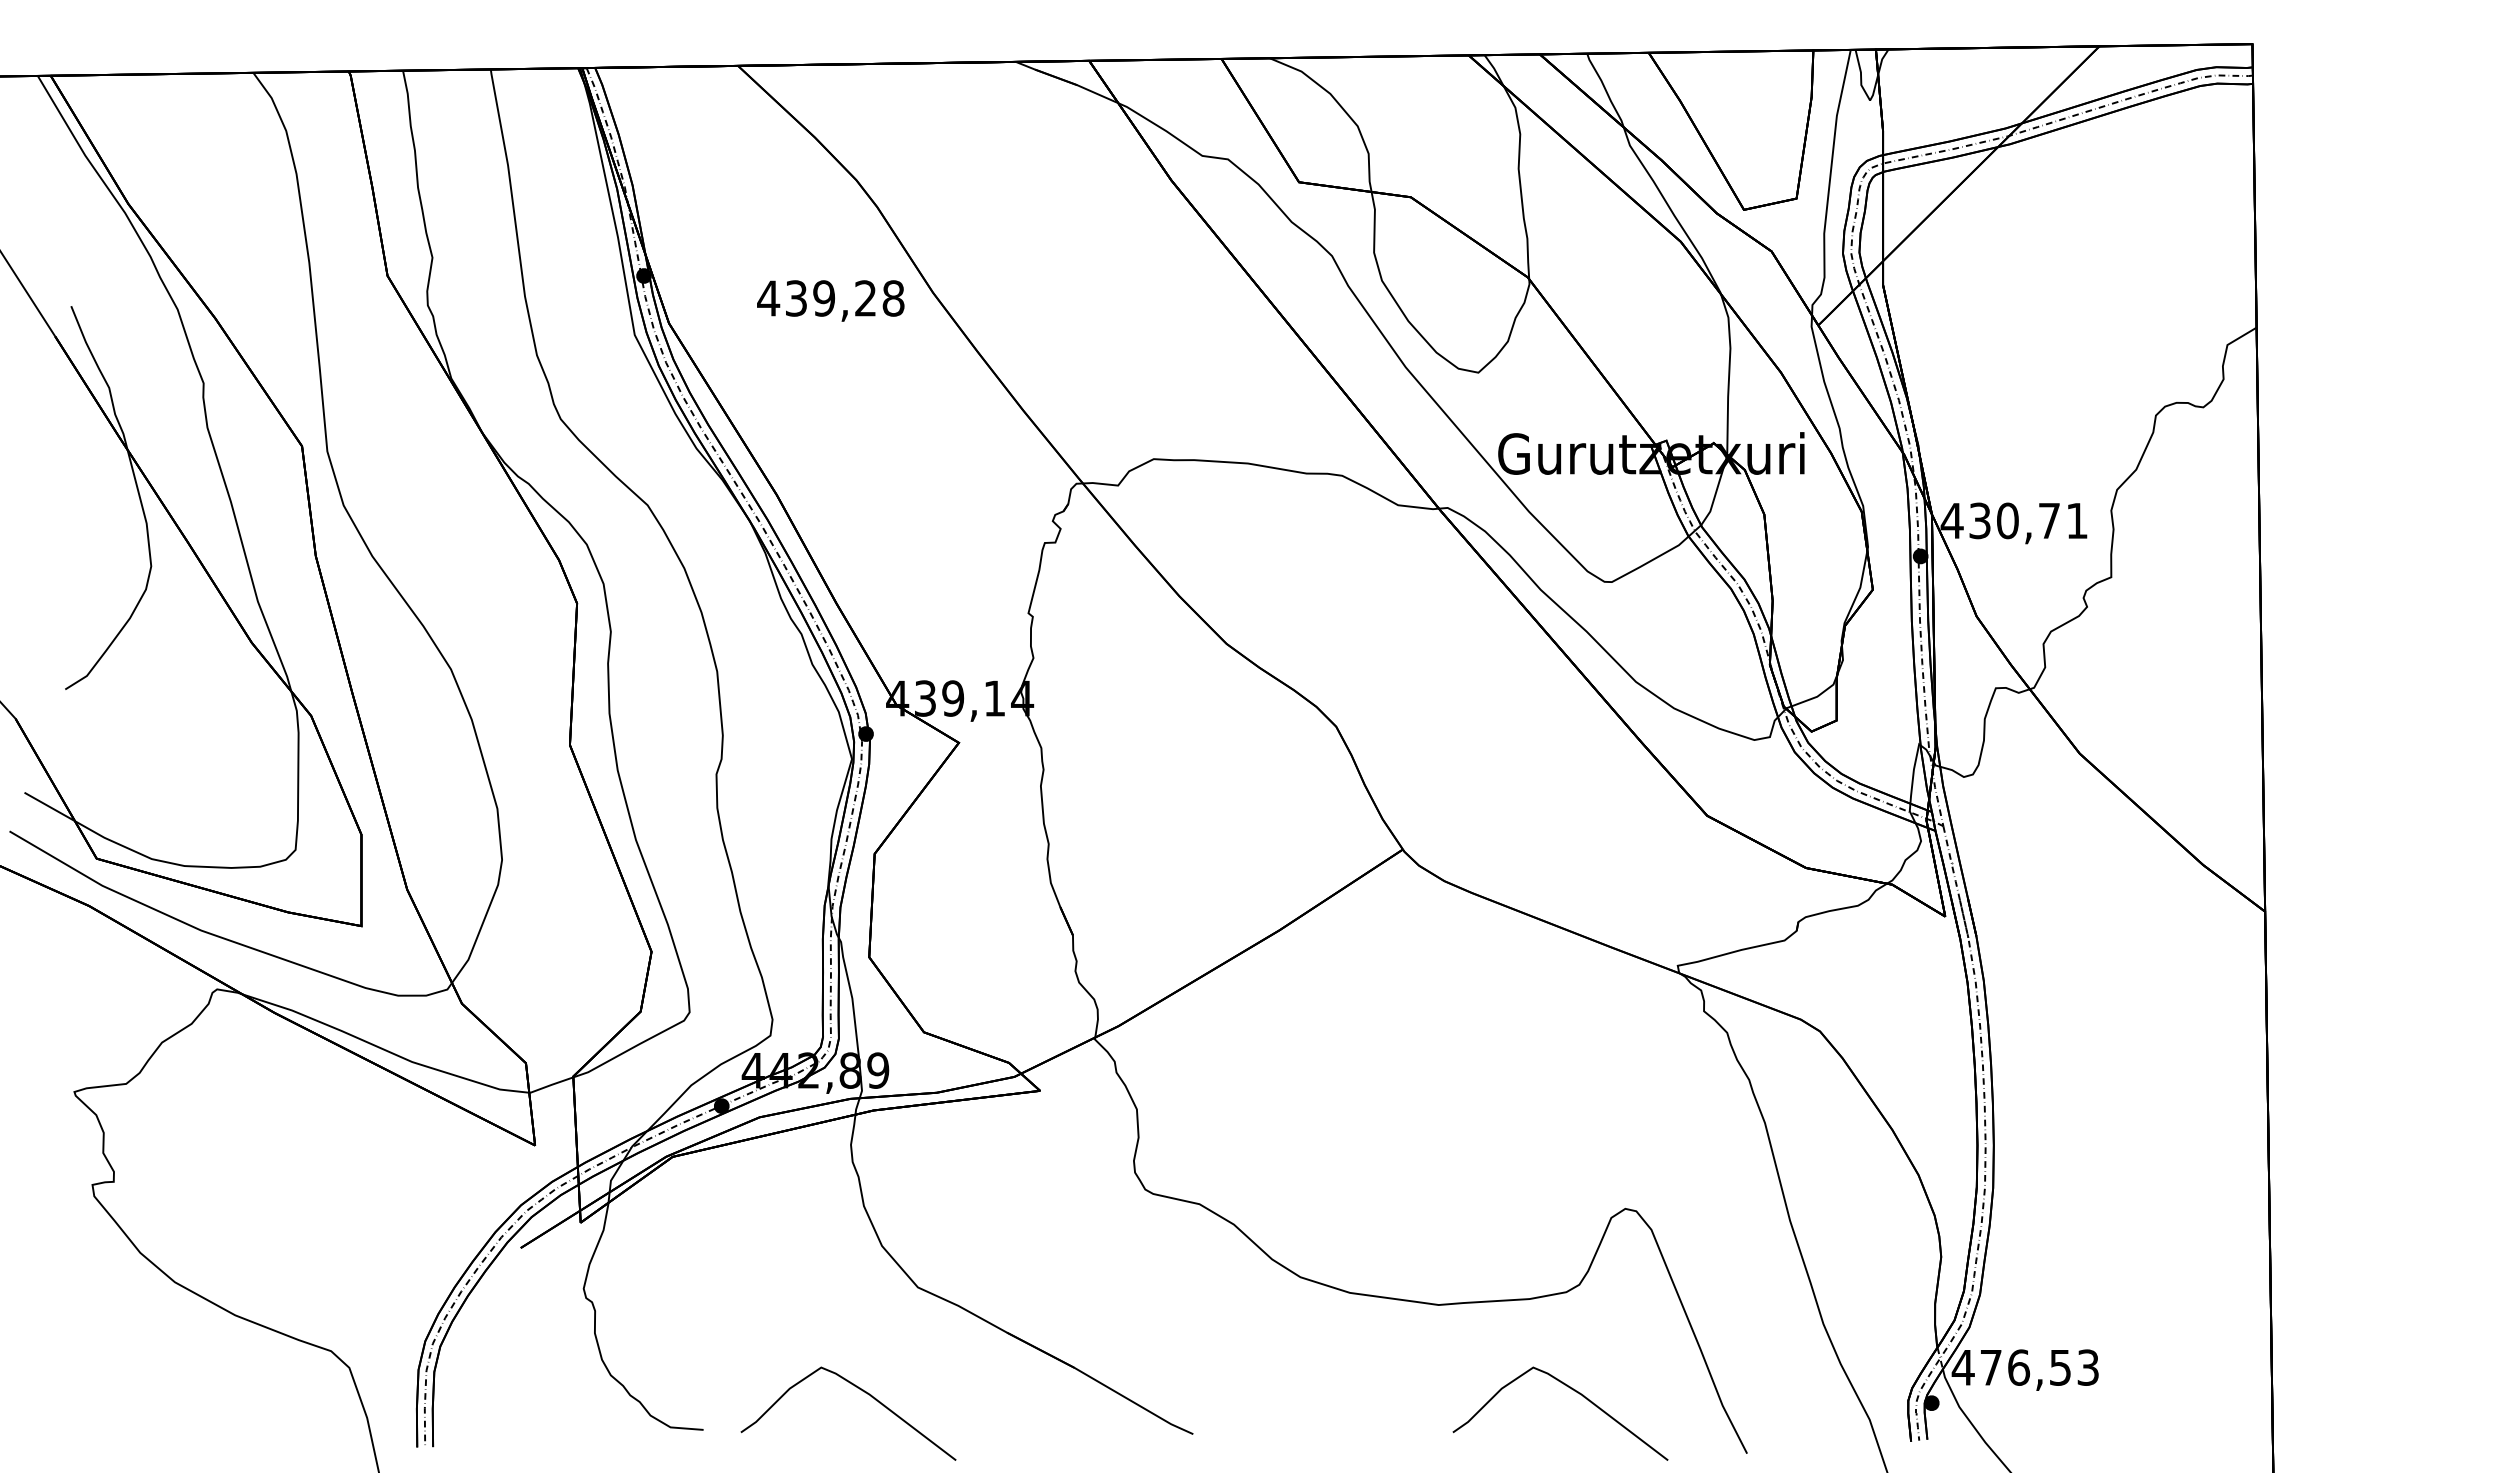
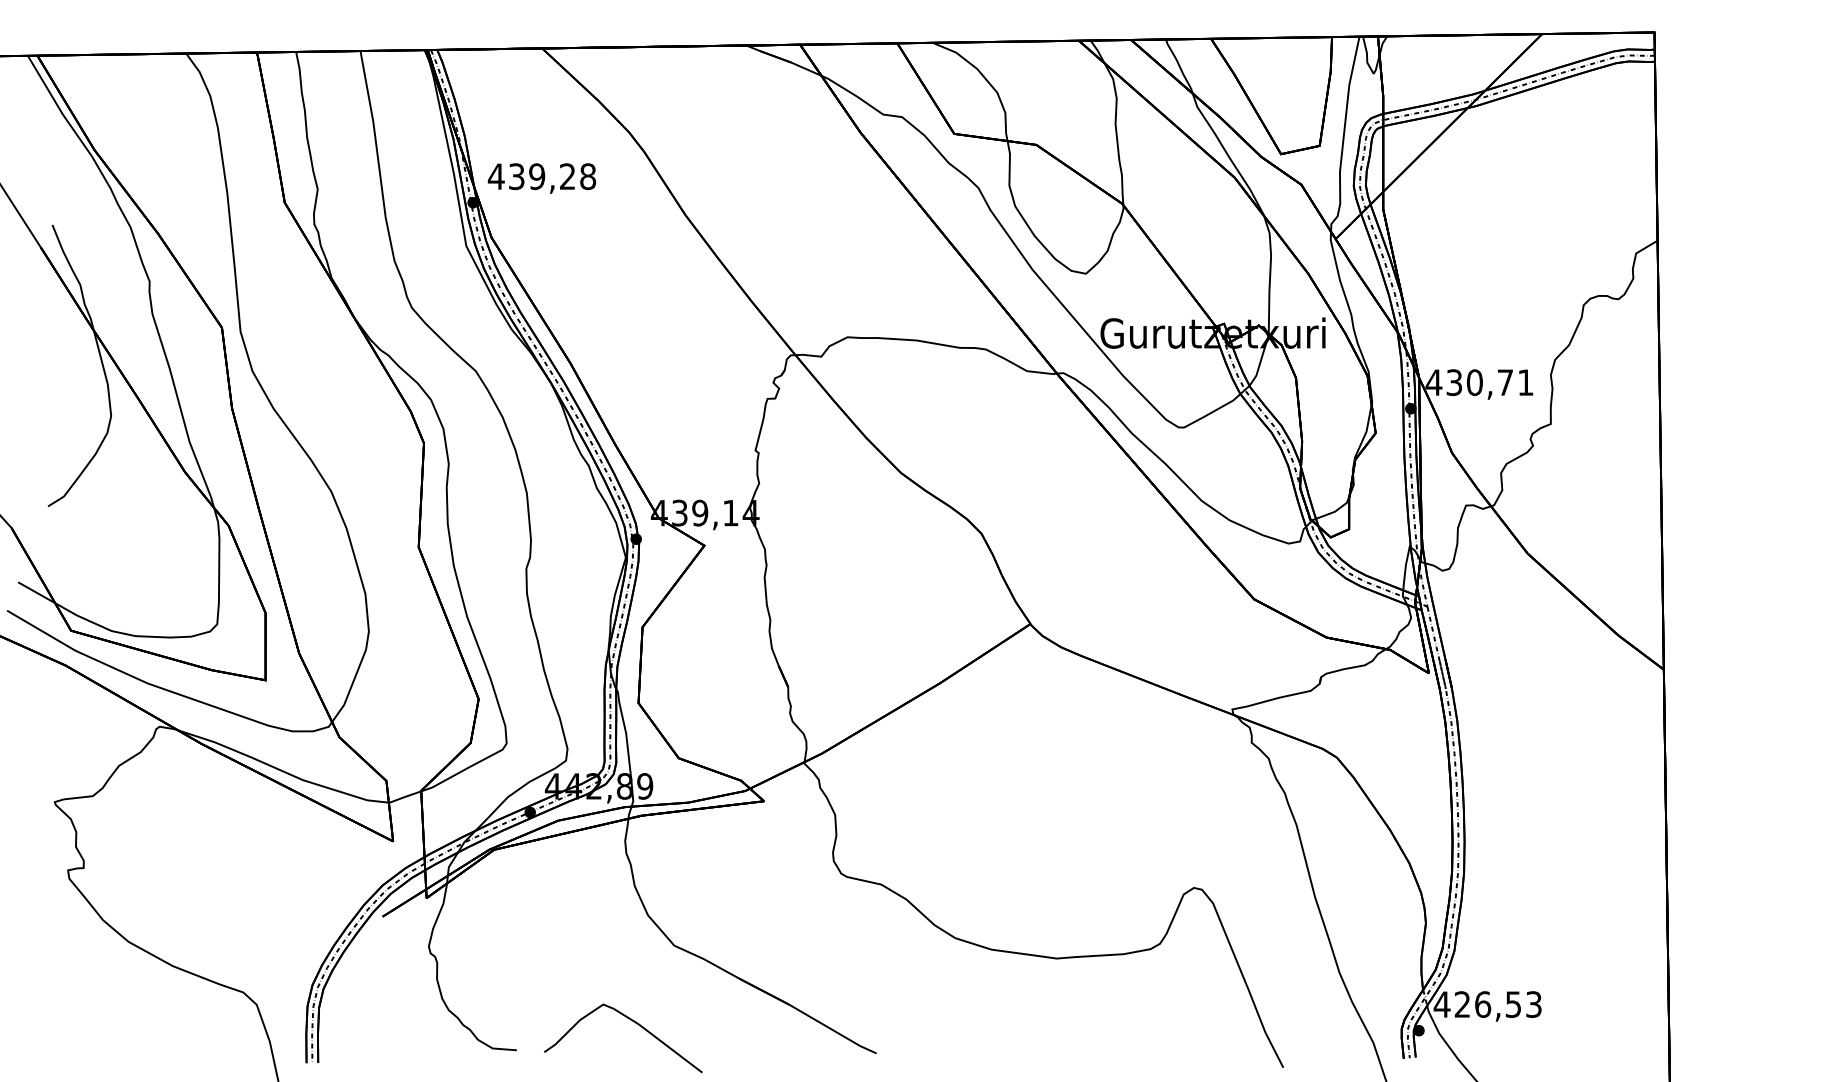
text: (830, 300) -> (541, 178), moved
text: (1990, 1367) -> (1462, 1004), 476,53 -> 426,53
curve: (1574, 1391) -> (1156, 1022), removed

